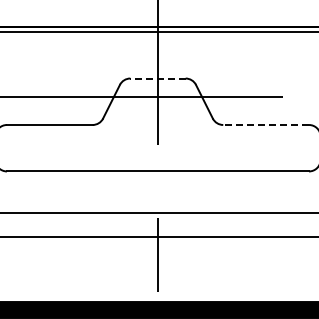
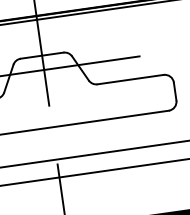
line: (157, 78) -> (41, 55), dashed -> solid
line: (266, 124) -> (130, 79), dashed -> solid

